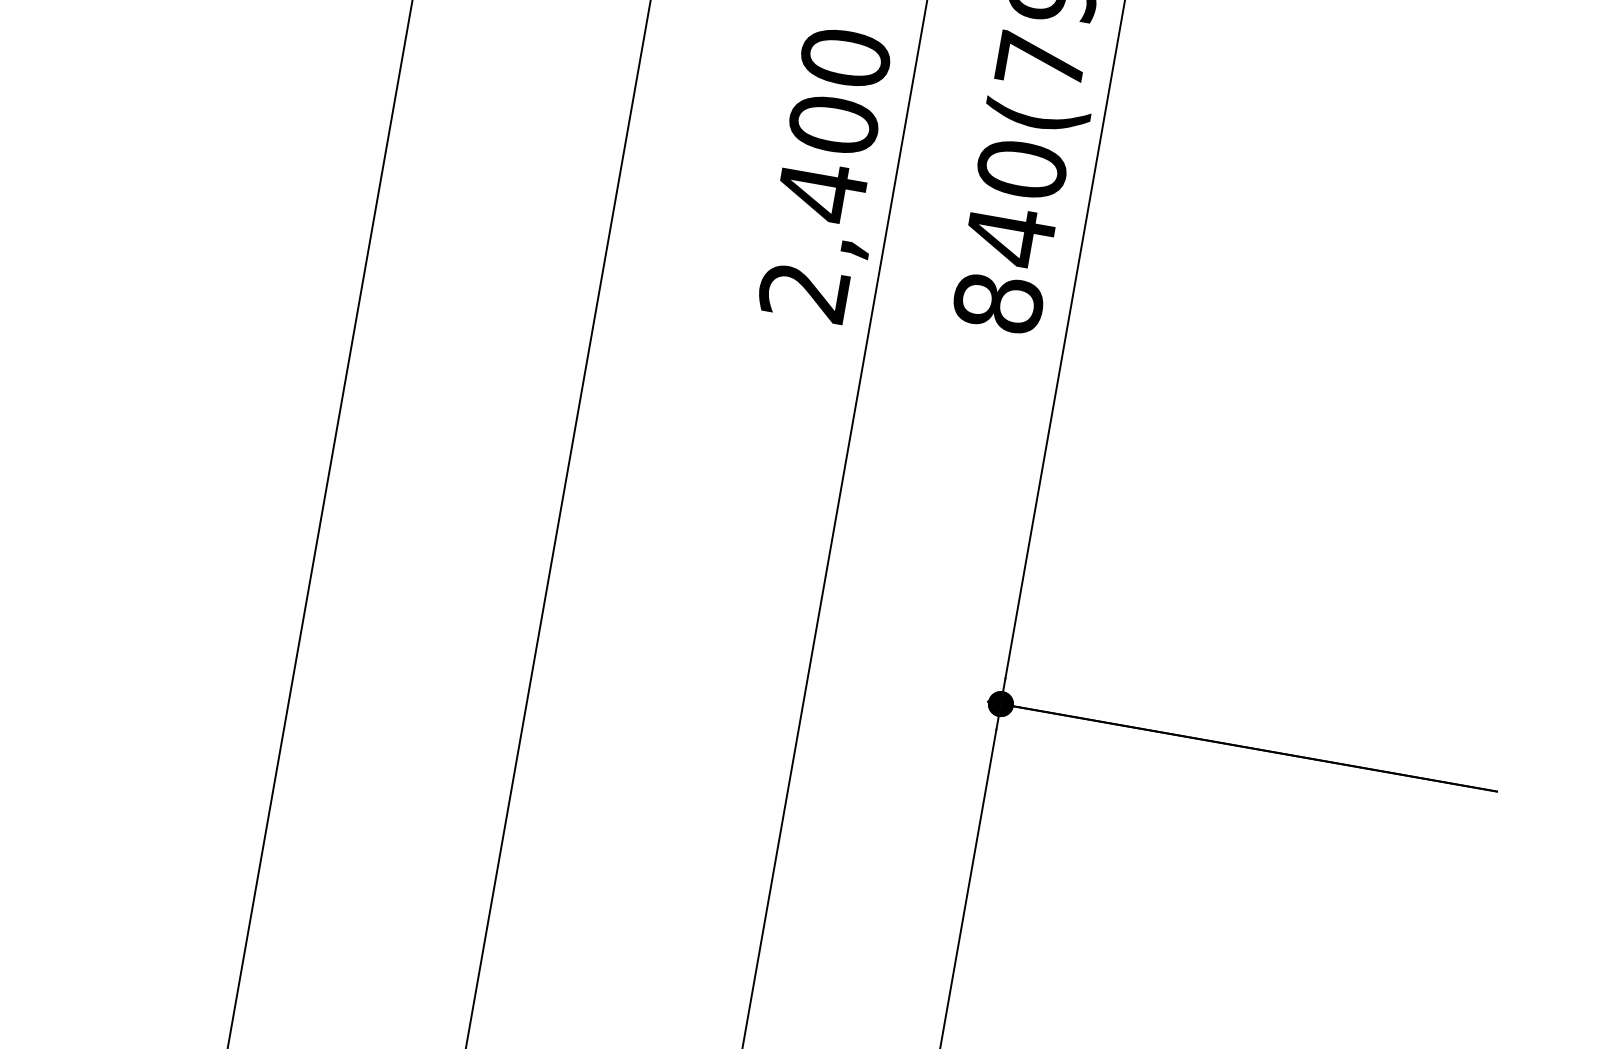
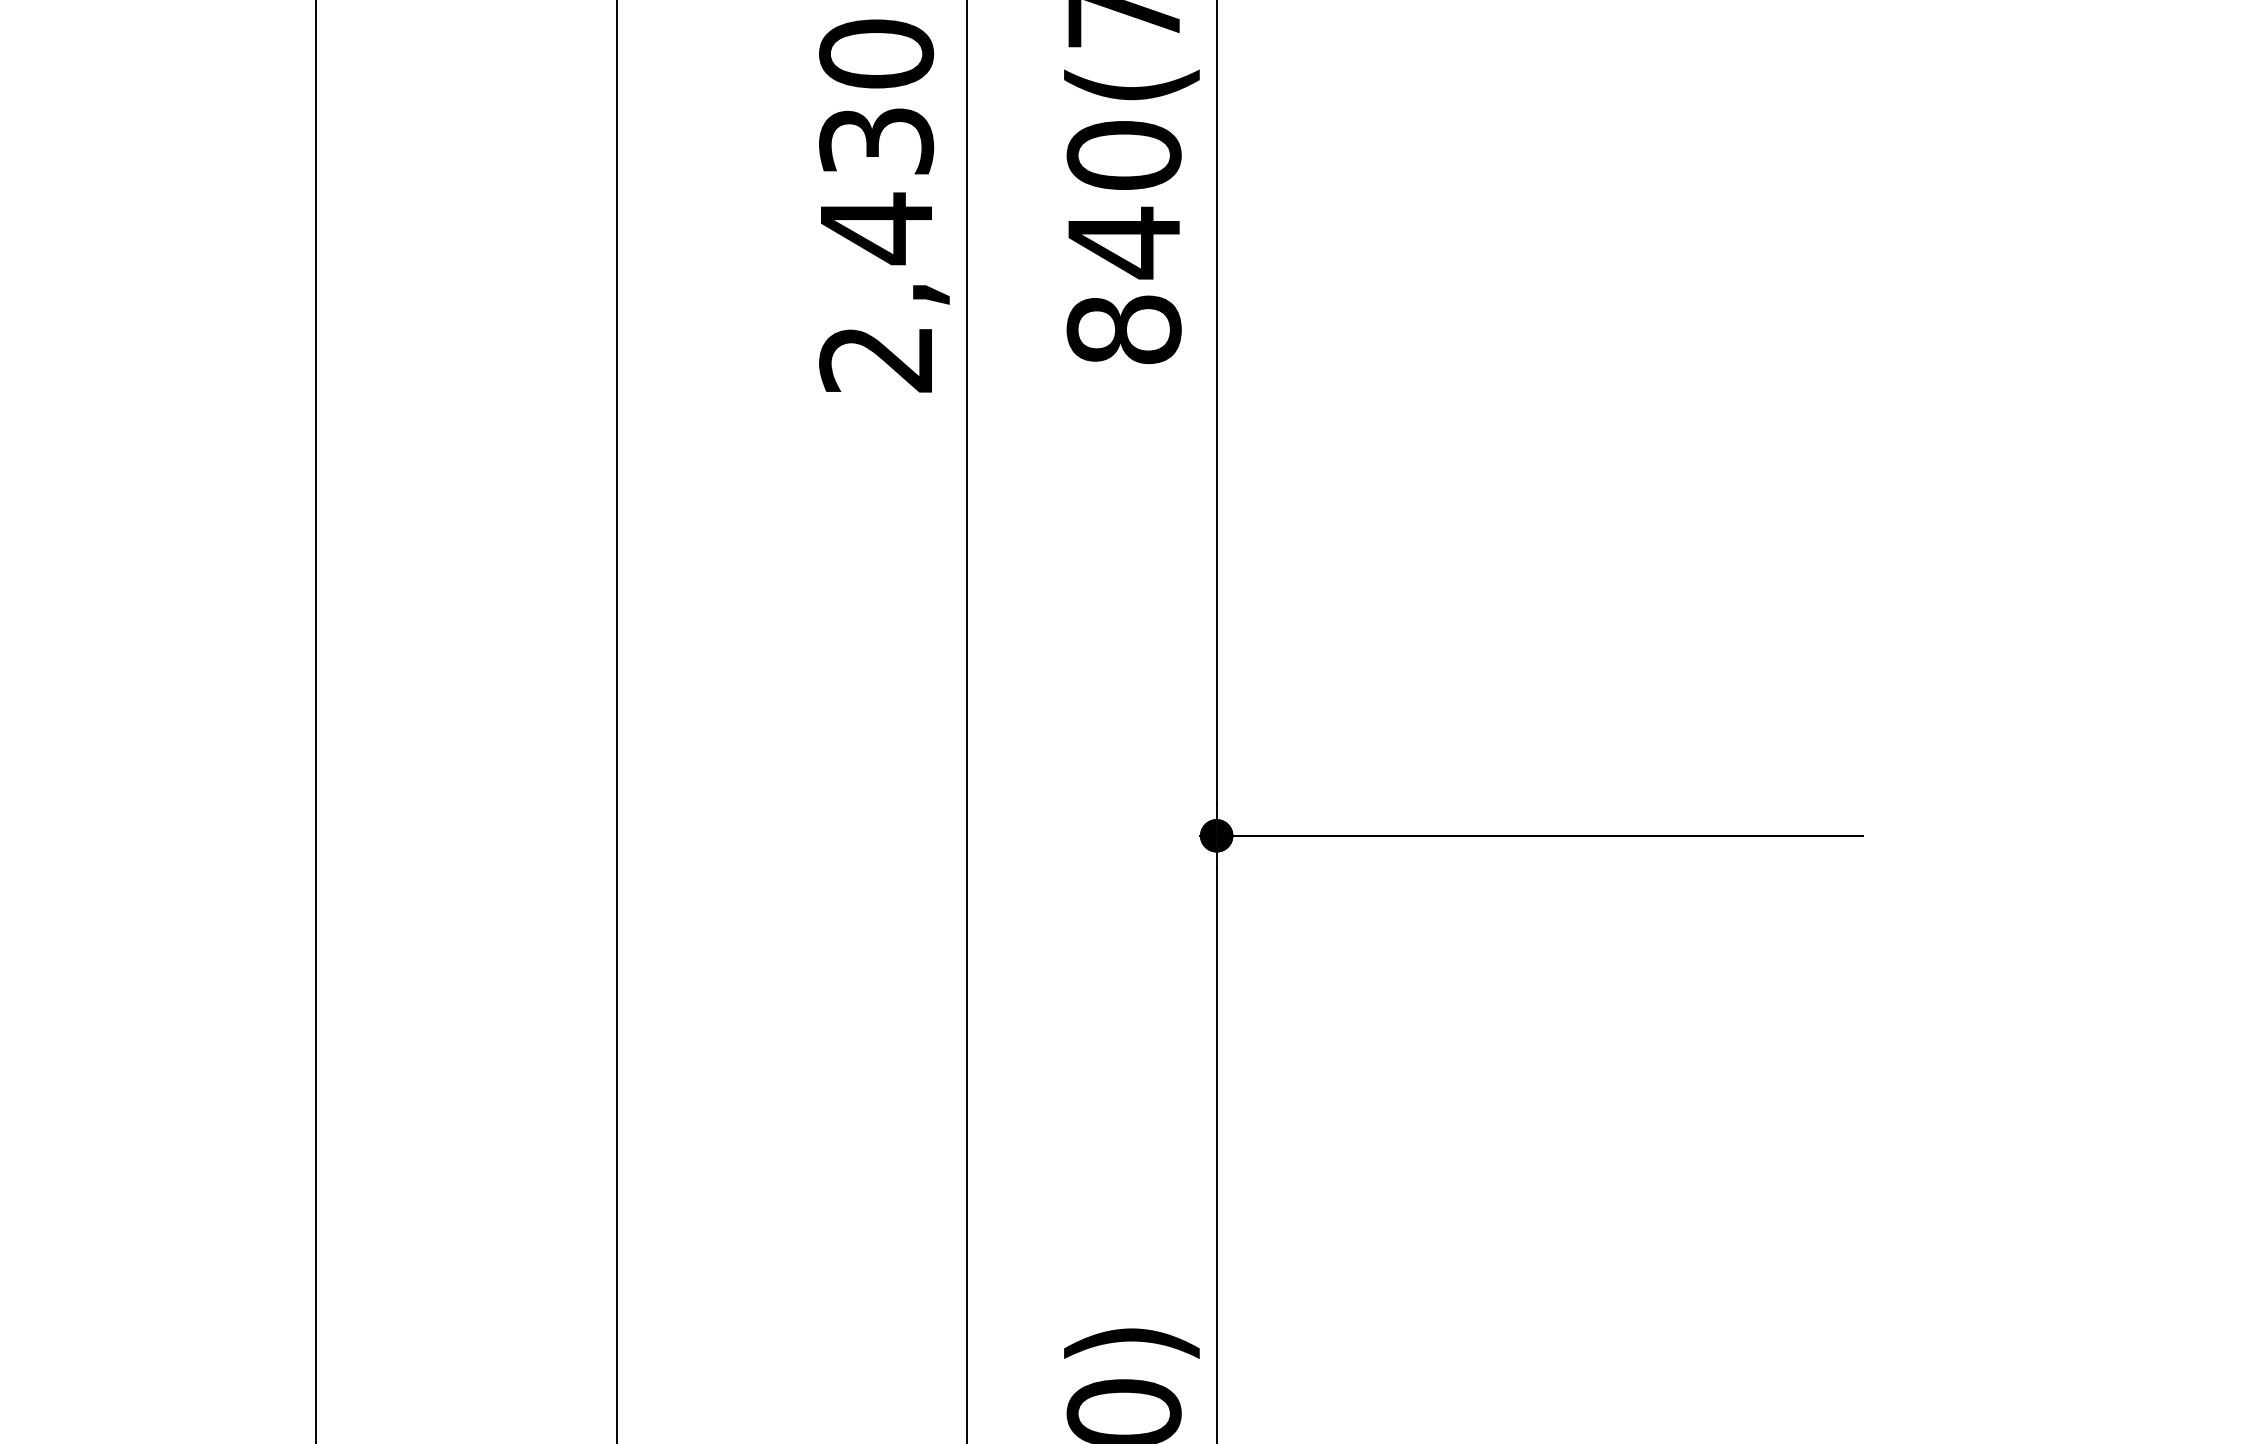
text: (833, 124) -> (876, 140), 2,400 -> 2,430

